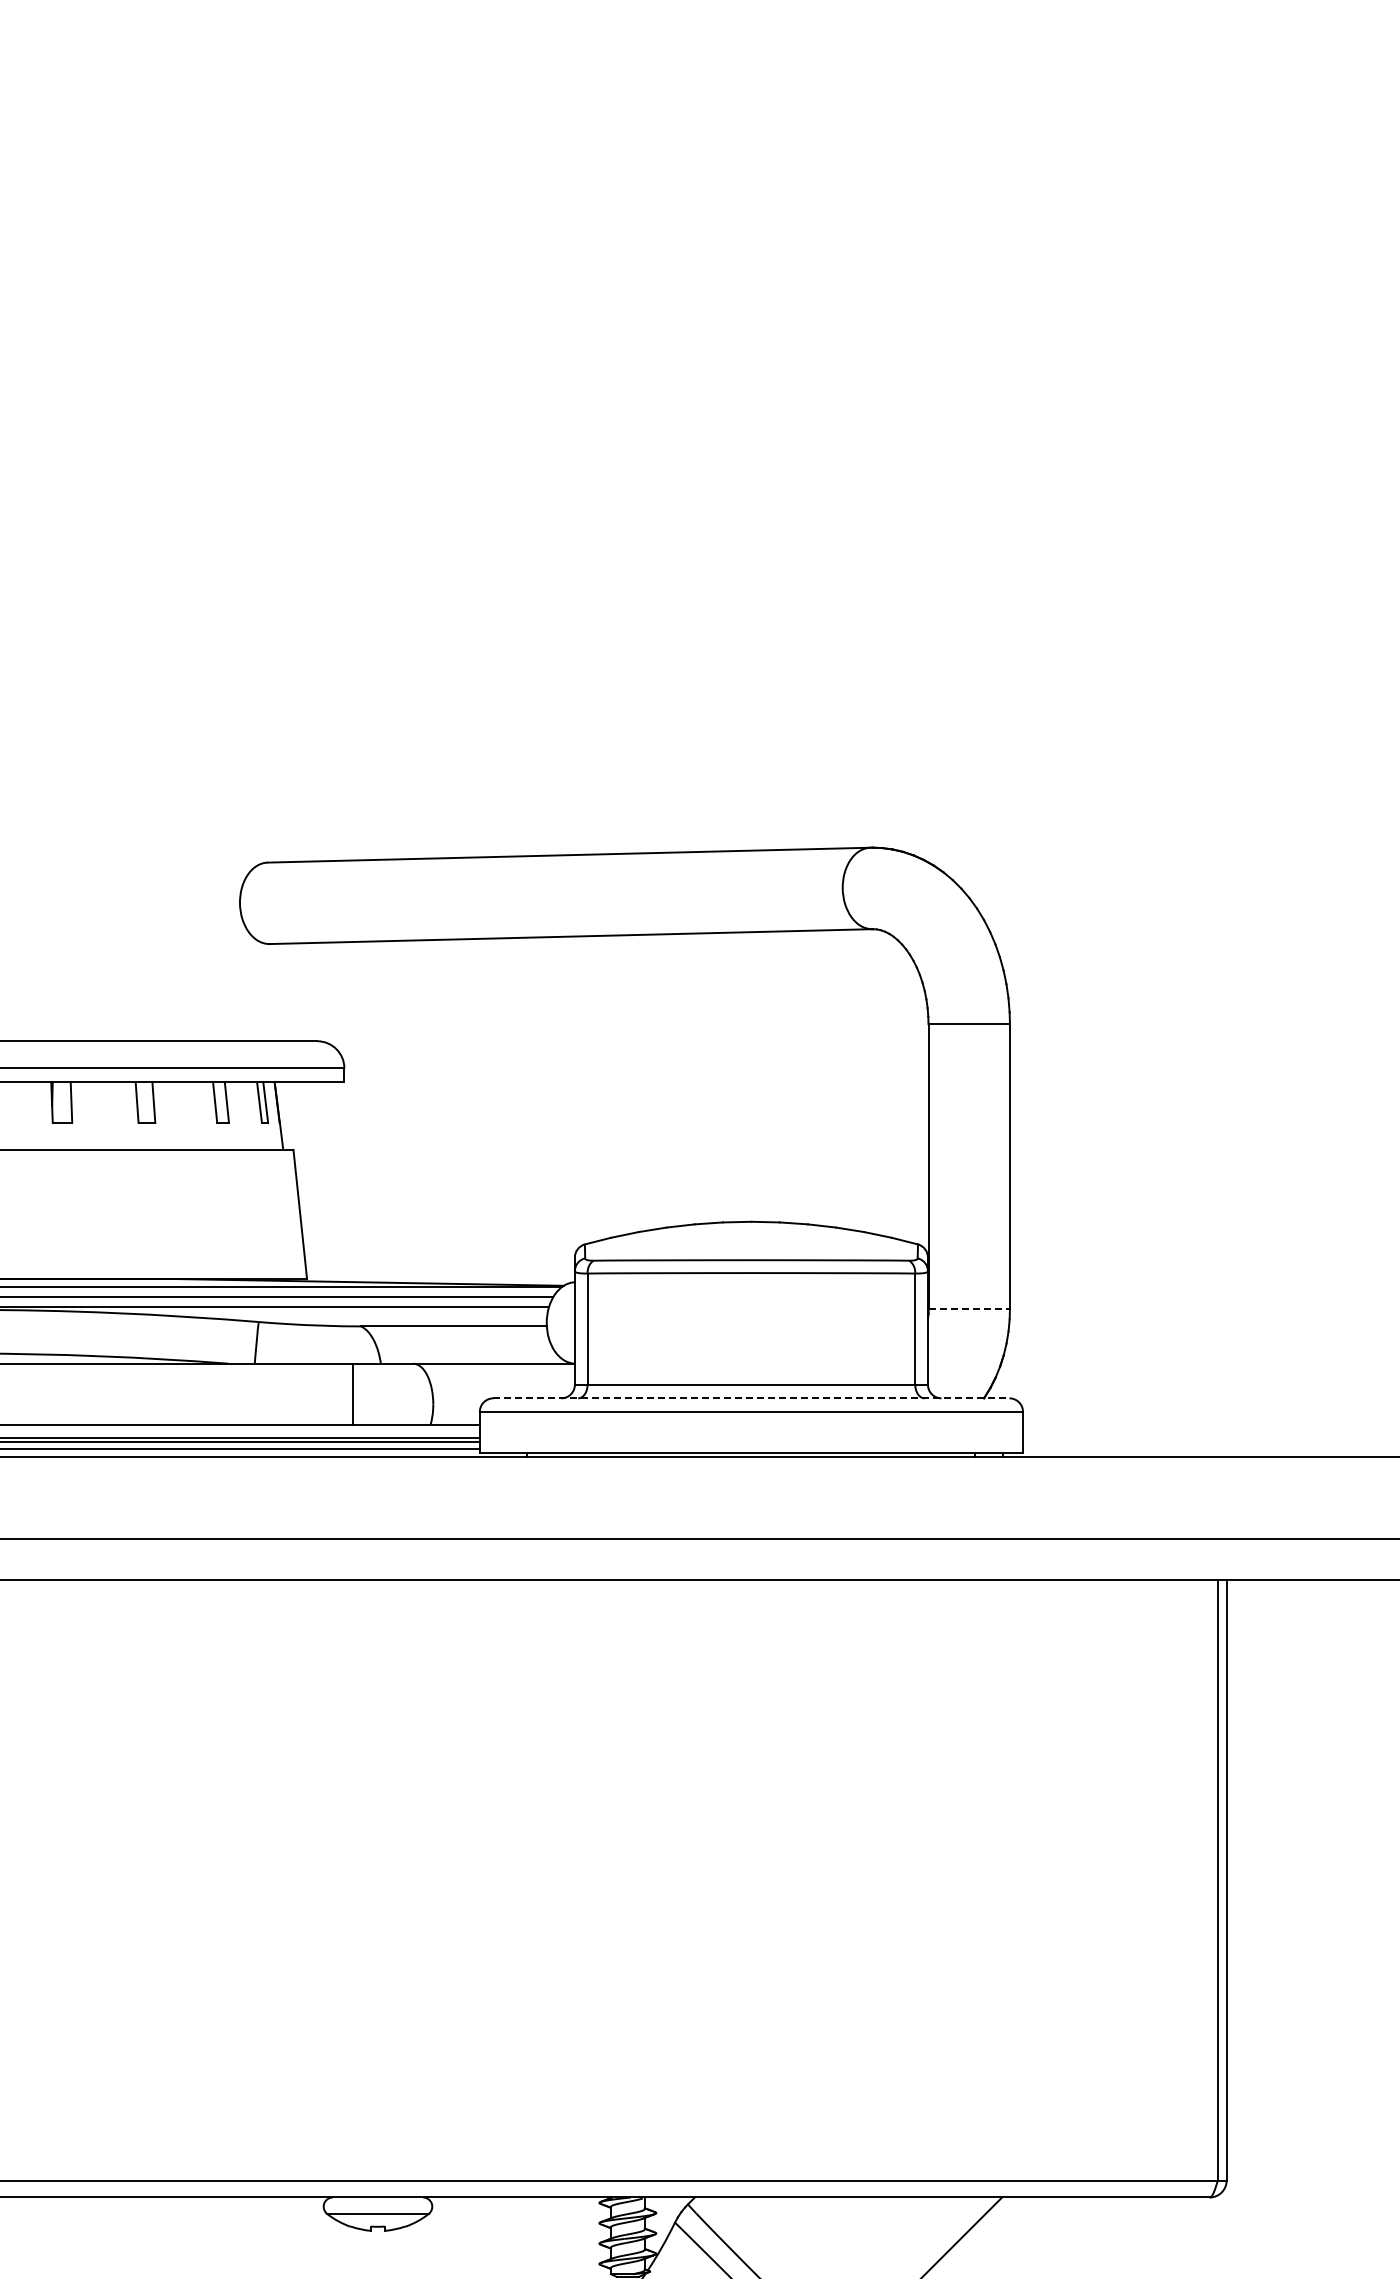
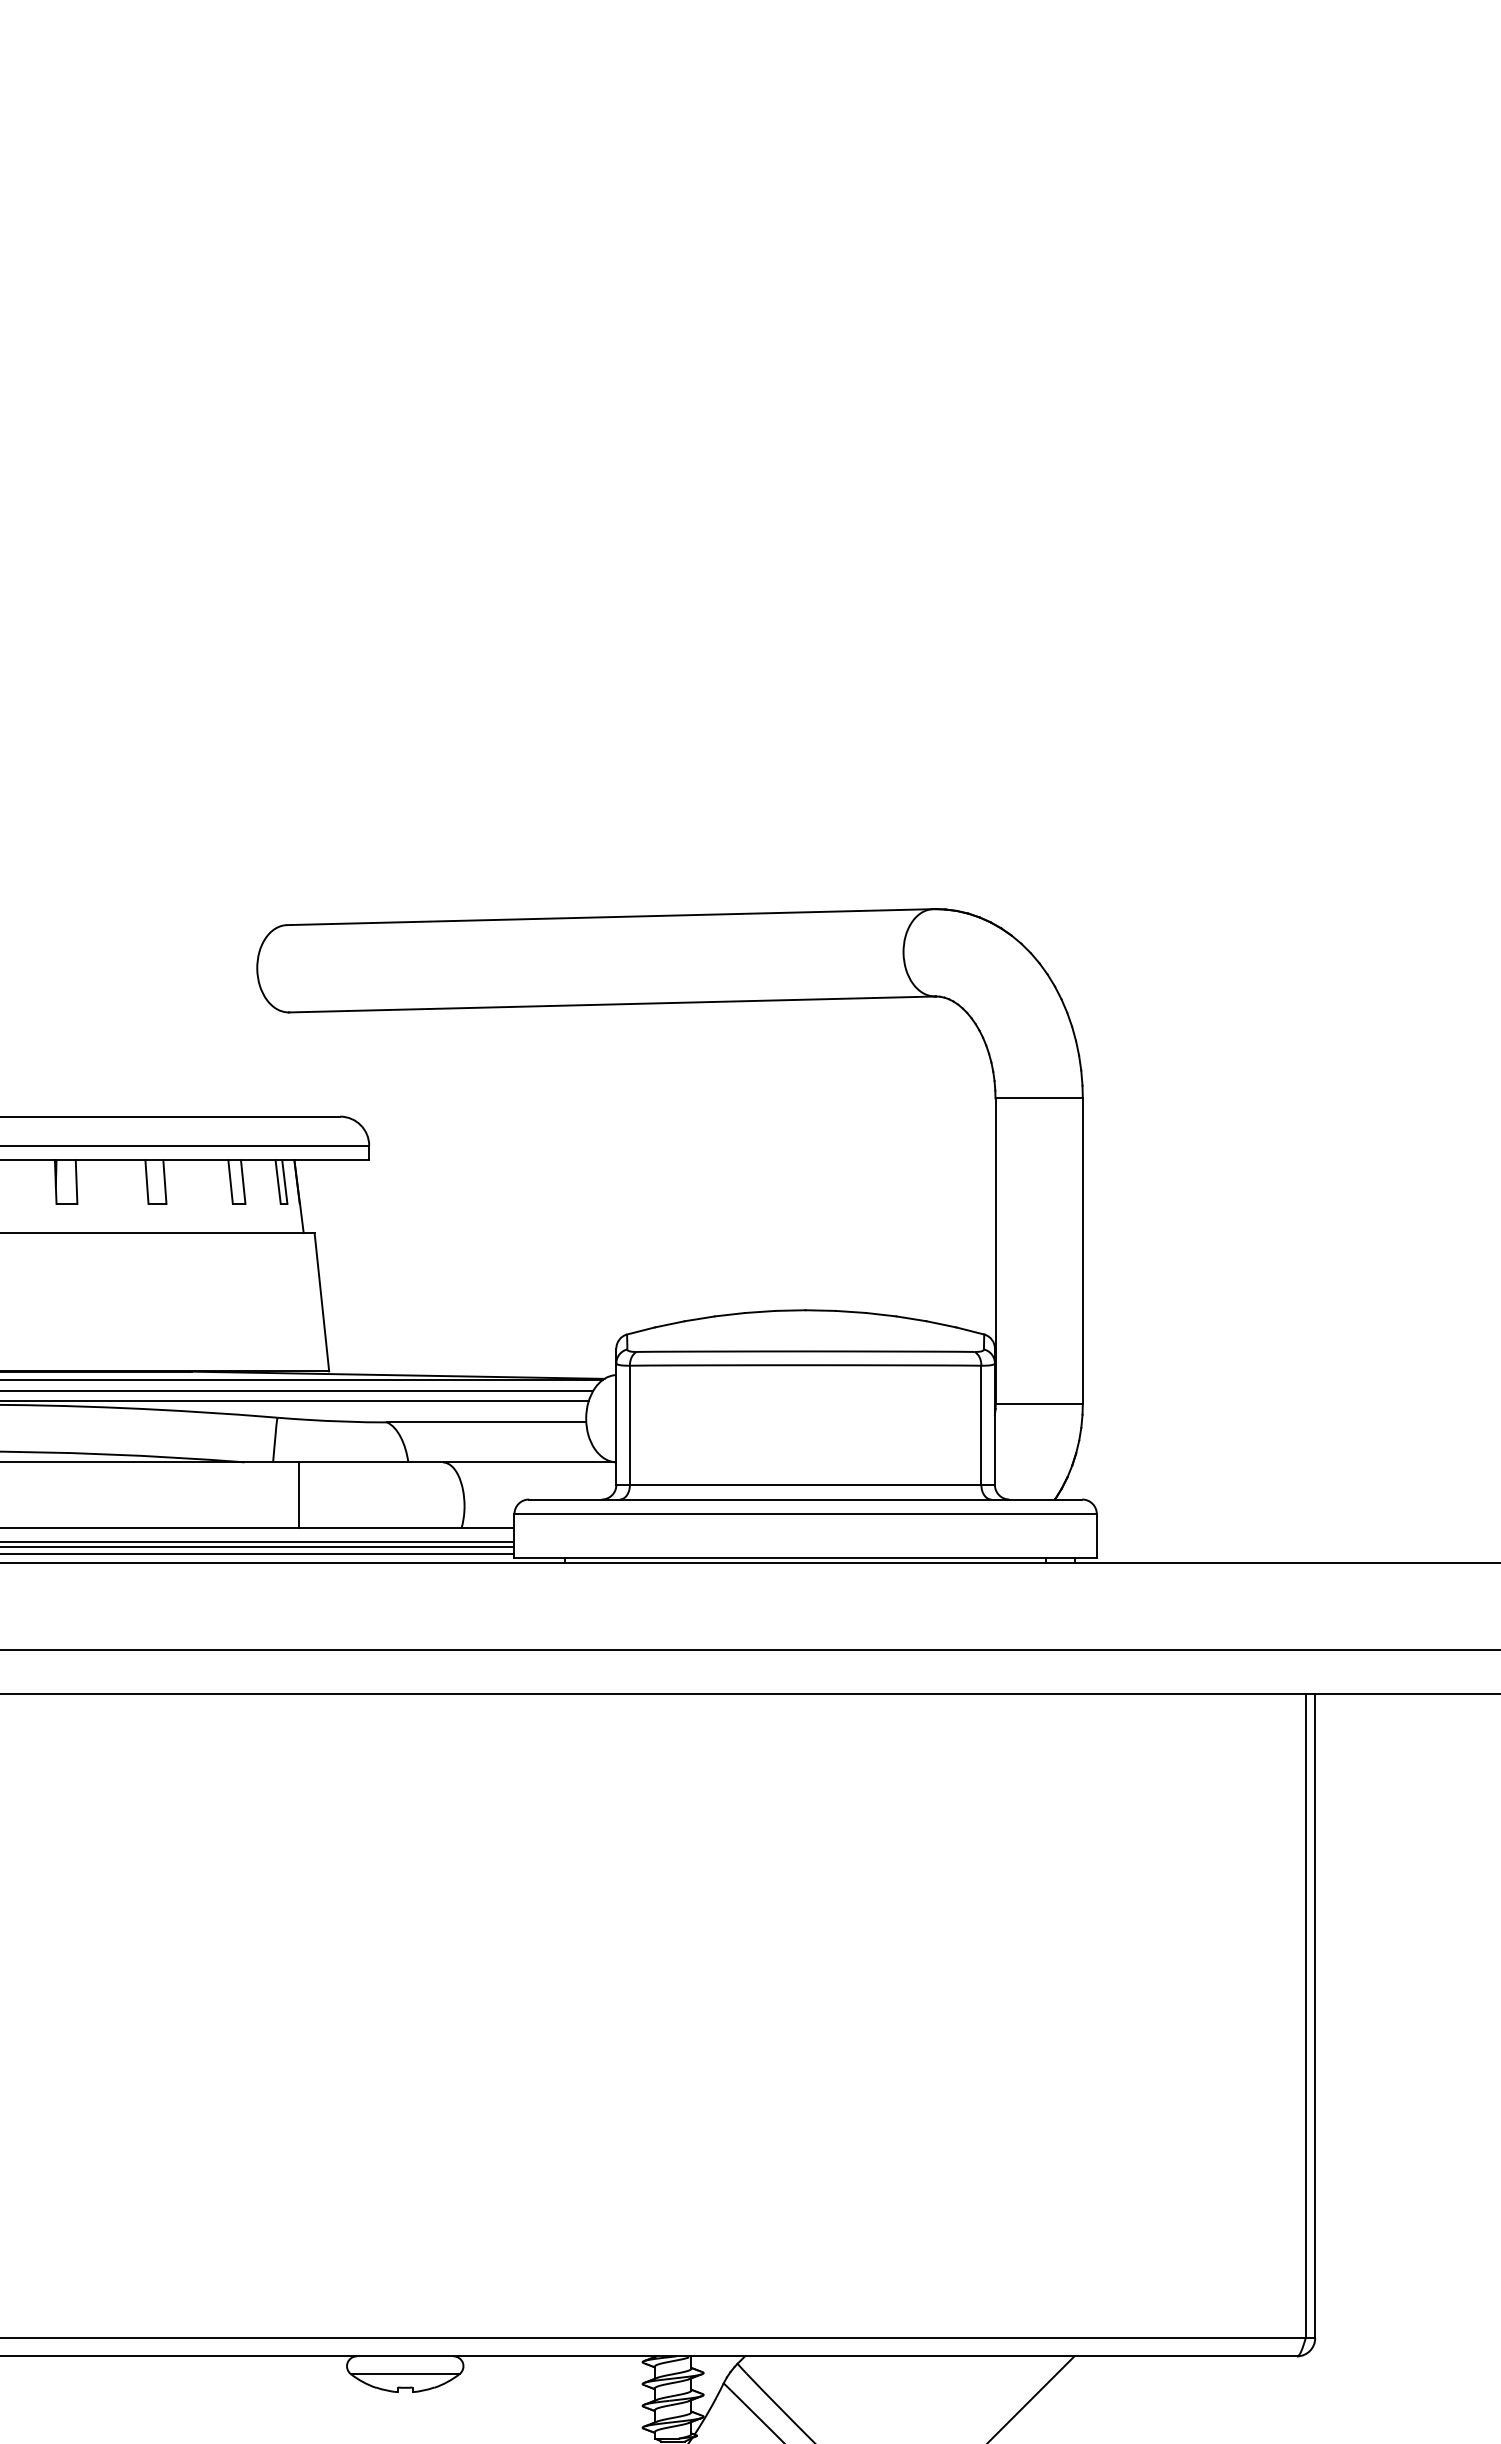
line: (969, 1309) -> (1039, 1404), dashed -> solid
line: (353, 1393) -> (299, 1494), moved
line: (751, 1398) -> (805, 1499), dashed -> solid

